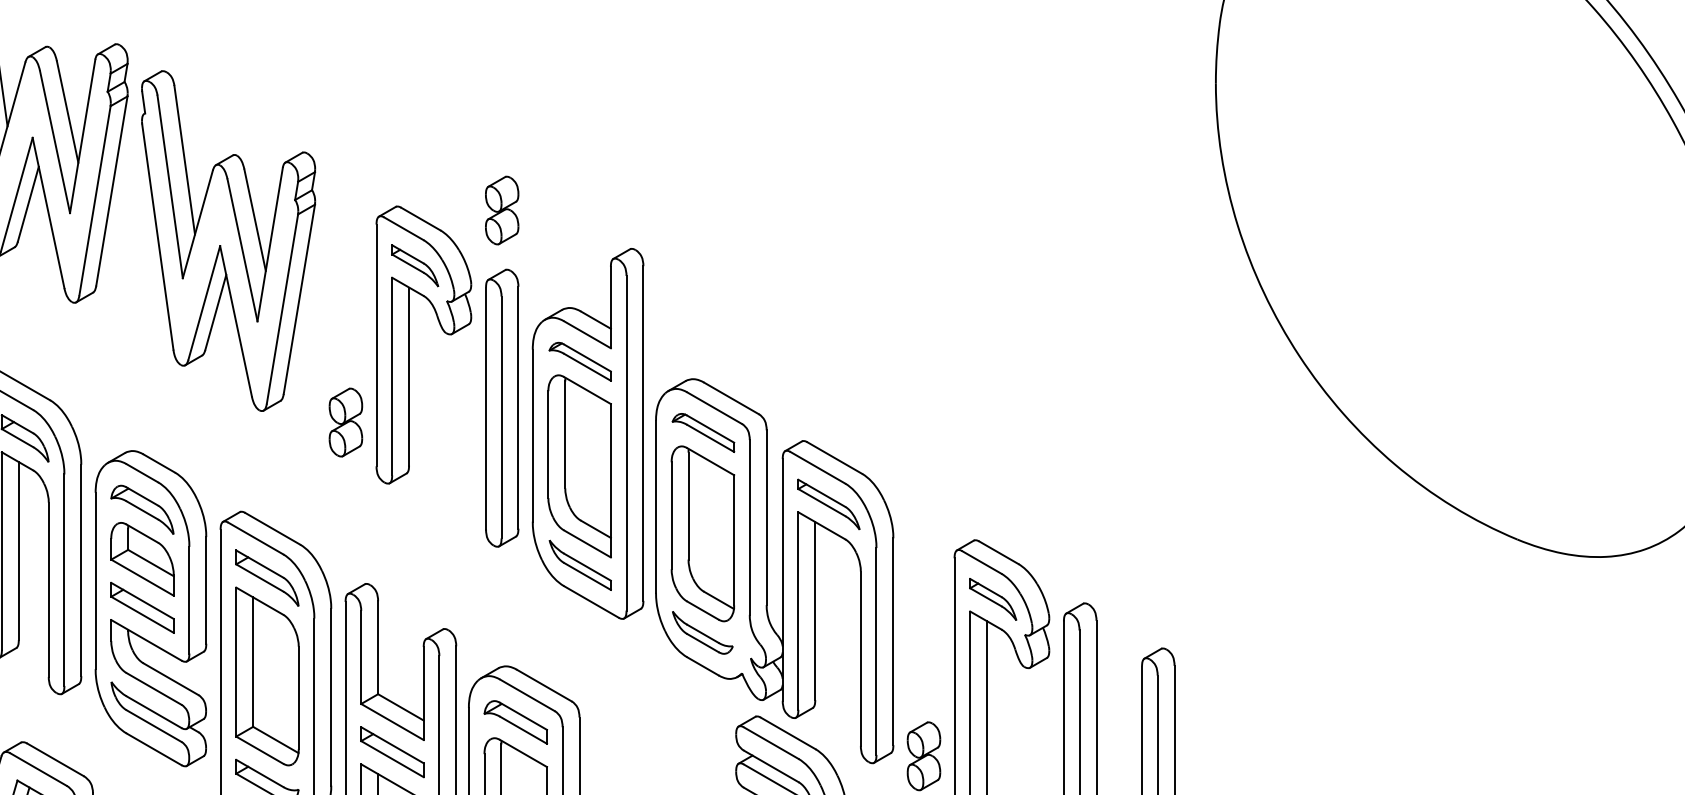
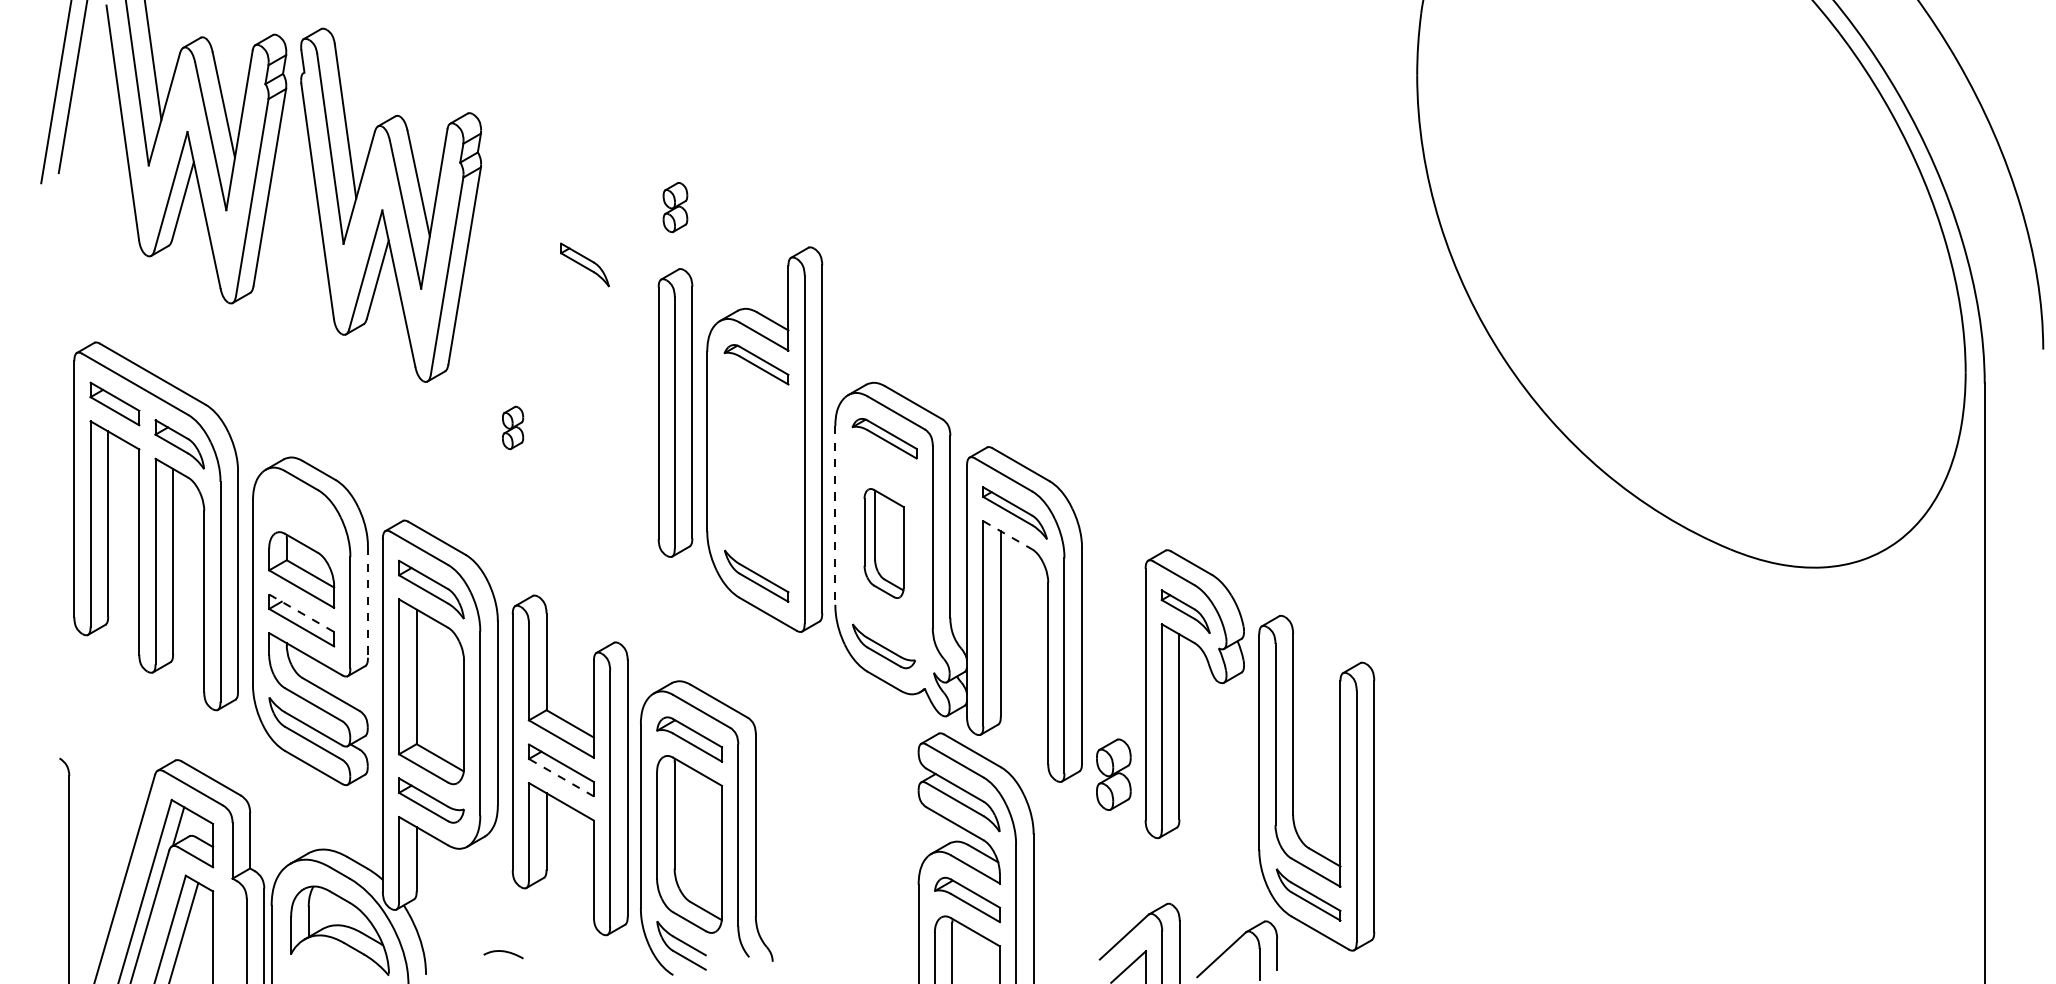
part: (502, 210) -> (675, 207), size x0.7
part: (227, 240) -> (390, 204), moved
part: (409, 345) -> (579, 347), removed
part: (345, 422) -> (512, 427), size x0.6
part: (579, 466) -> (755, 473), removed
line: (656, 506) -> (835, 515), solid -> dashed
part: (142, 509) -> (301, 518), removed
line: (822, 526) -> (1008, 535), solid -> dashed
part: (702, 533) -> (883, 543), size x0.6
line: (205, 590) -> (367, 602), solid -> dashed
line: (143, 601) -> (302, 613), solid -> dashed
line: (392, 758) -> (561, 777), solid -> dashed

